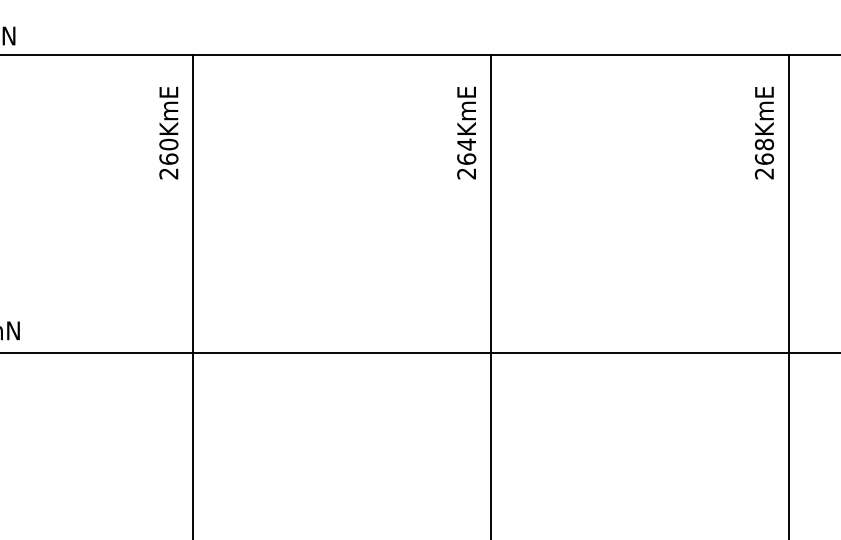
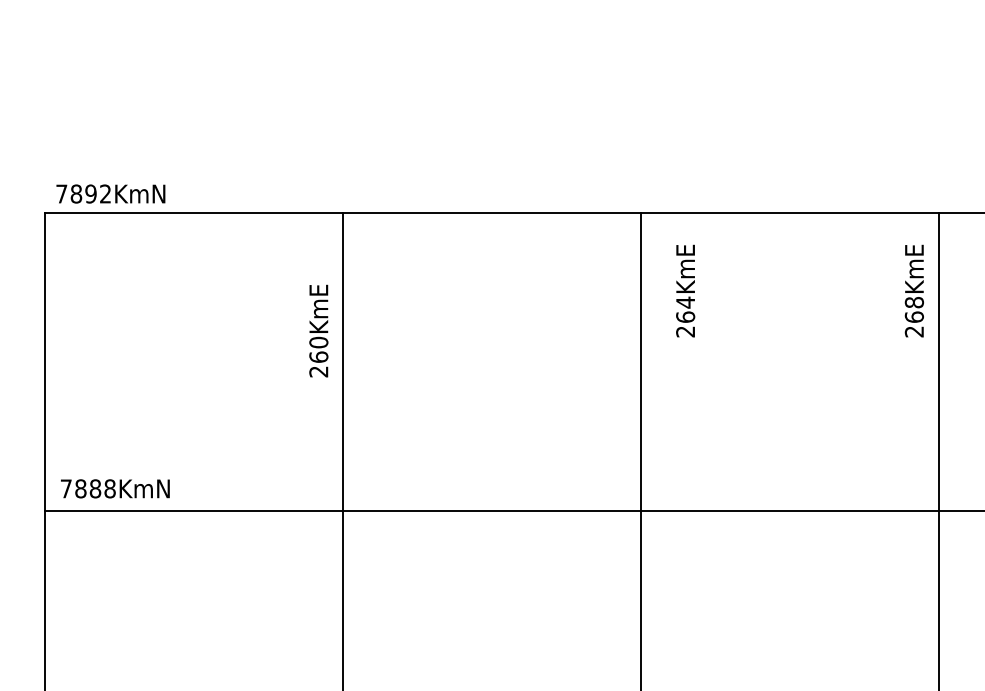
text: (168, 132) -> (318, 330), moved
text: (466, 132) -> (685, 290), moved

